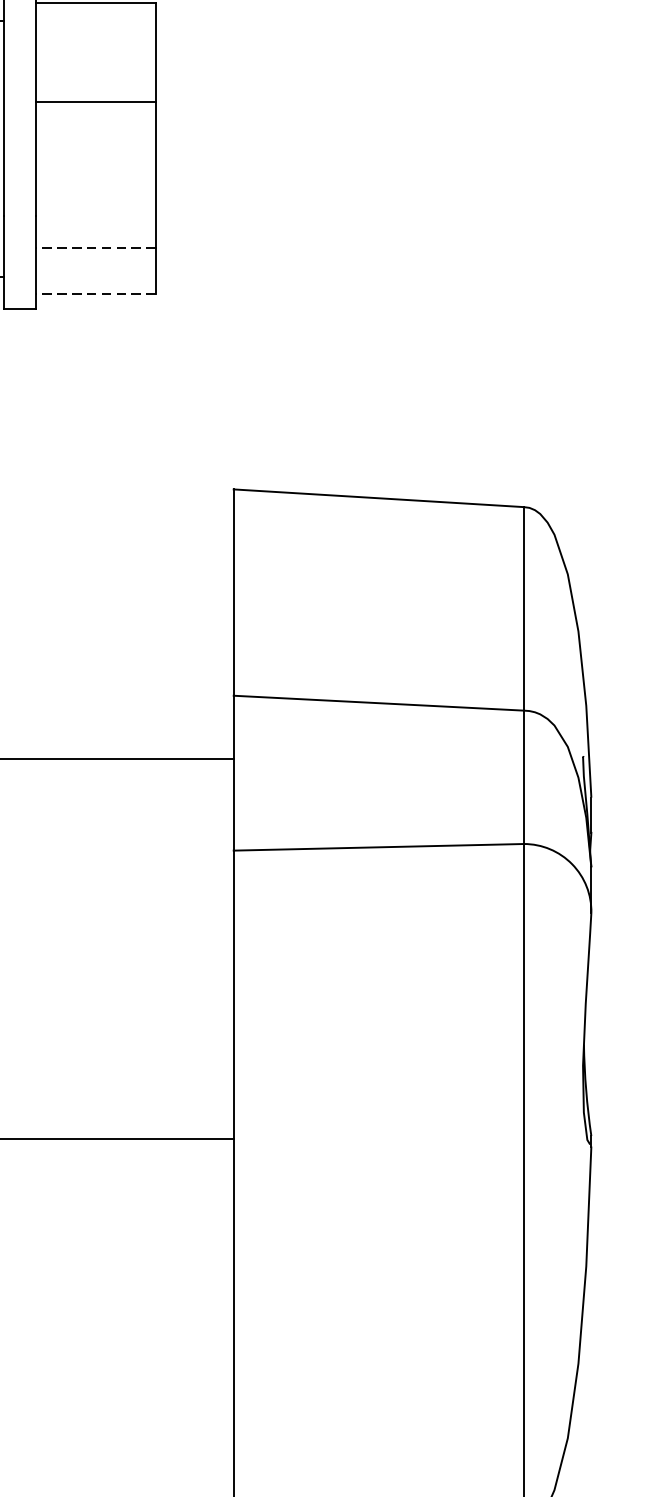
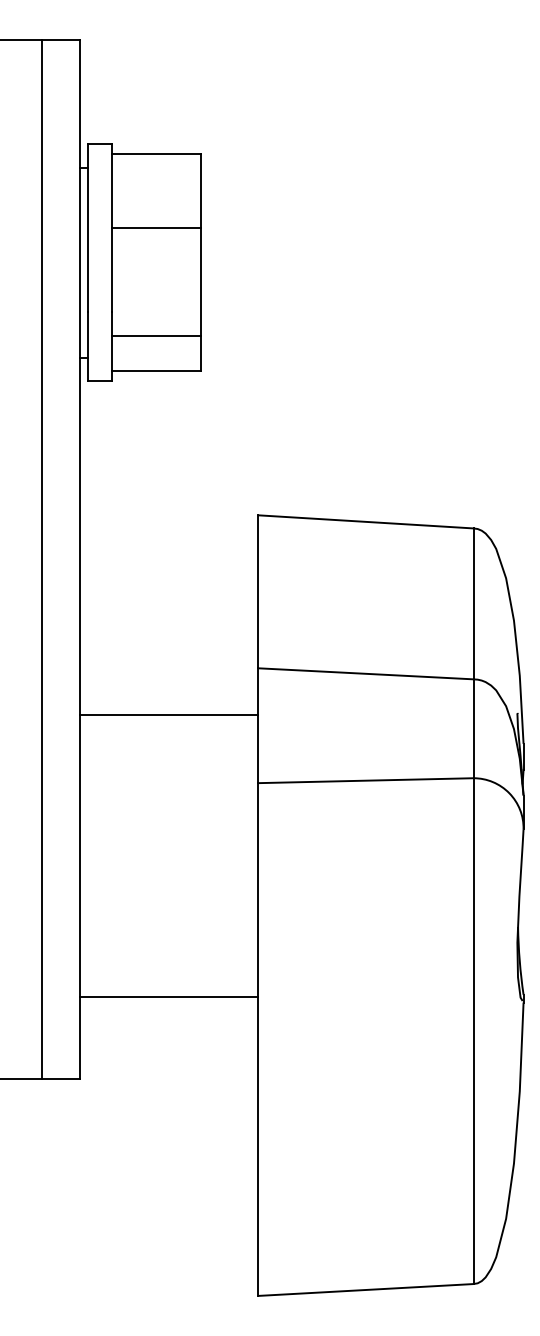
line: (96, 248) -> (156, 336), dashed -> solid
line: (96, 294) -> (156, 370), dashed -> solid

